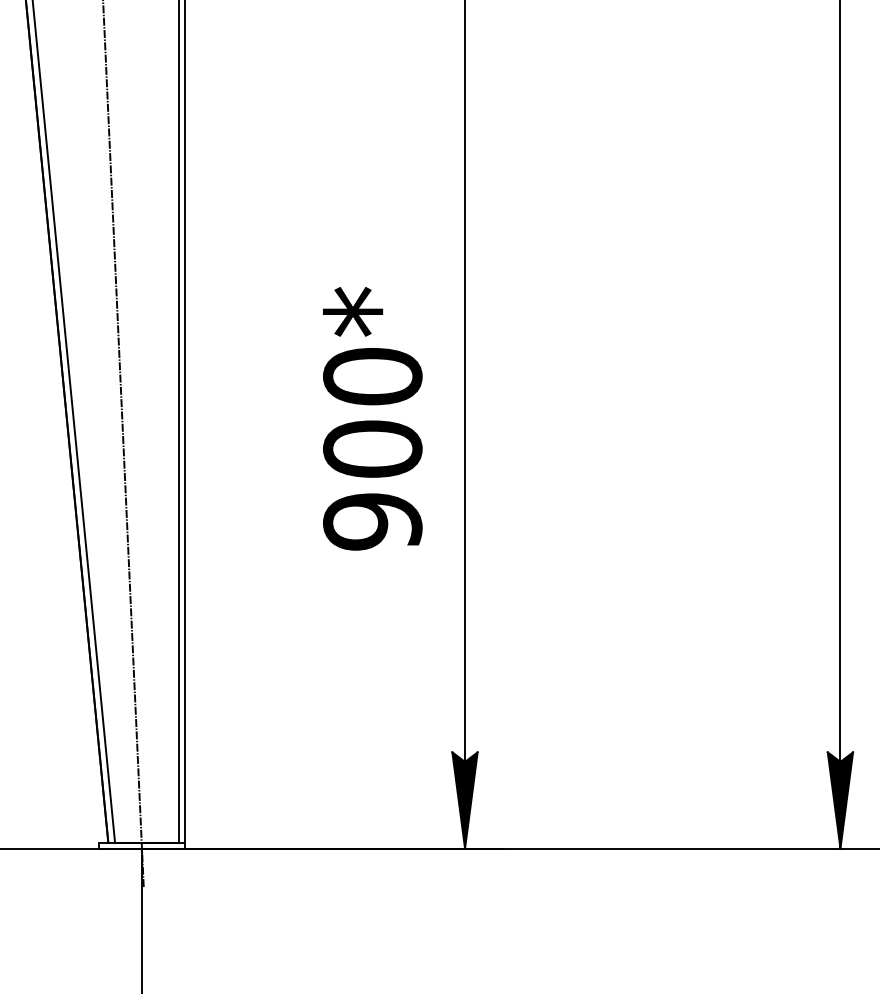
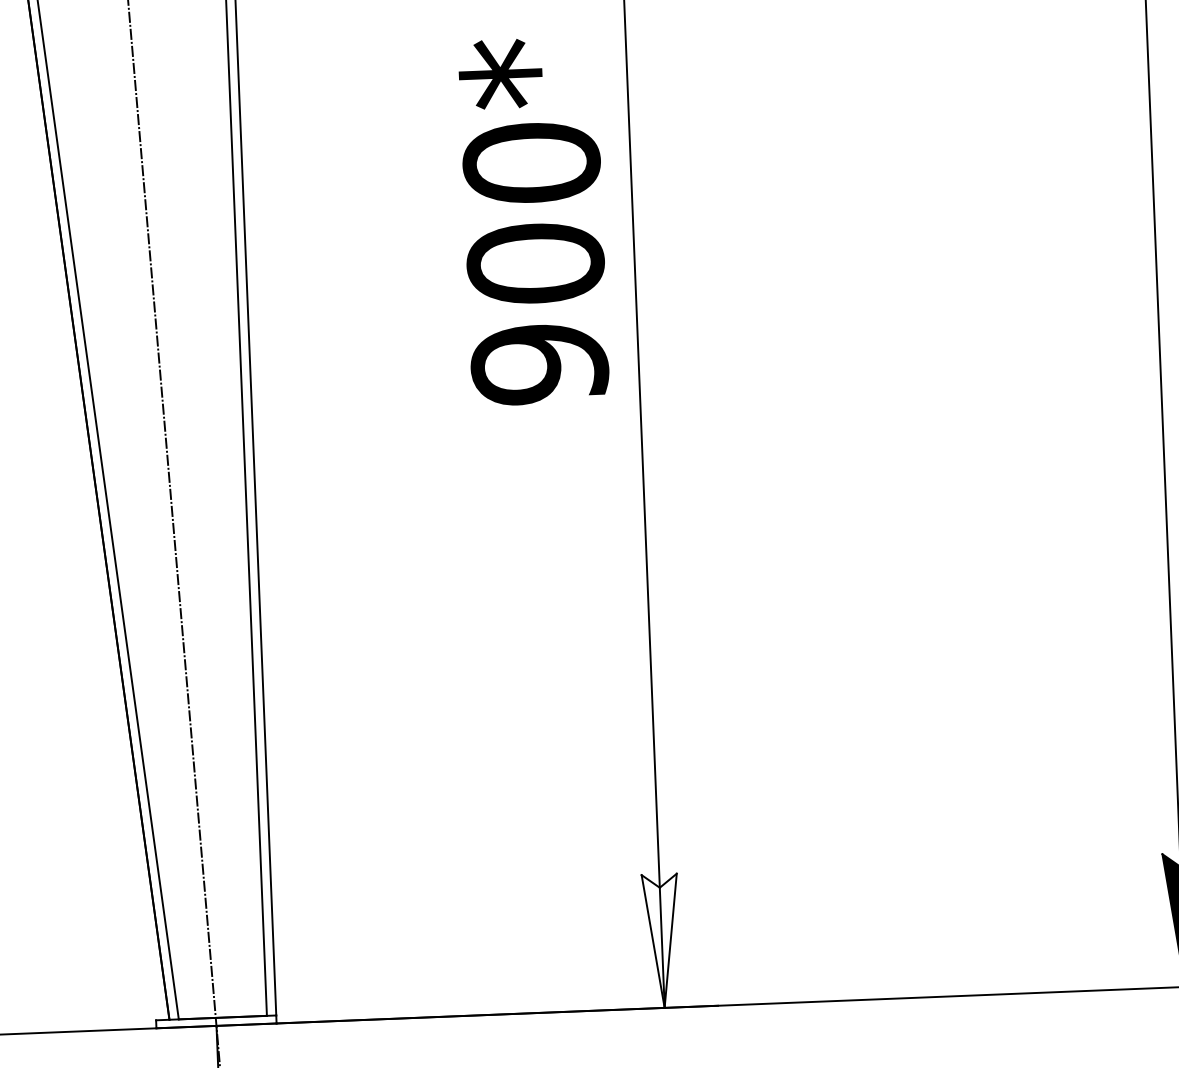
text: (372, 418) -> (533, 221), moved
fill: (464, 800) -> (661, 941), removed

